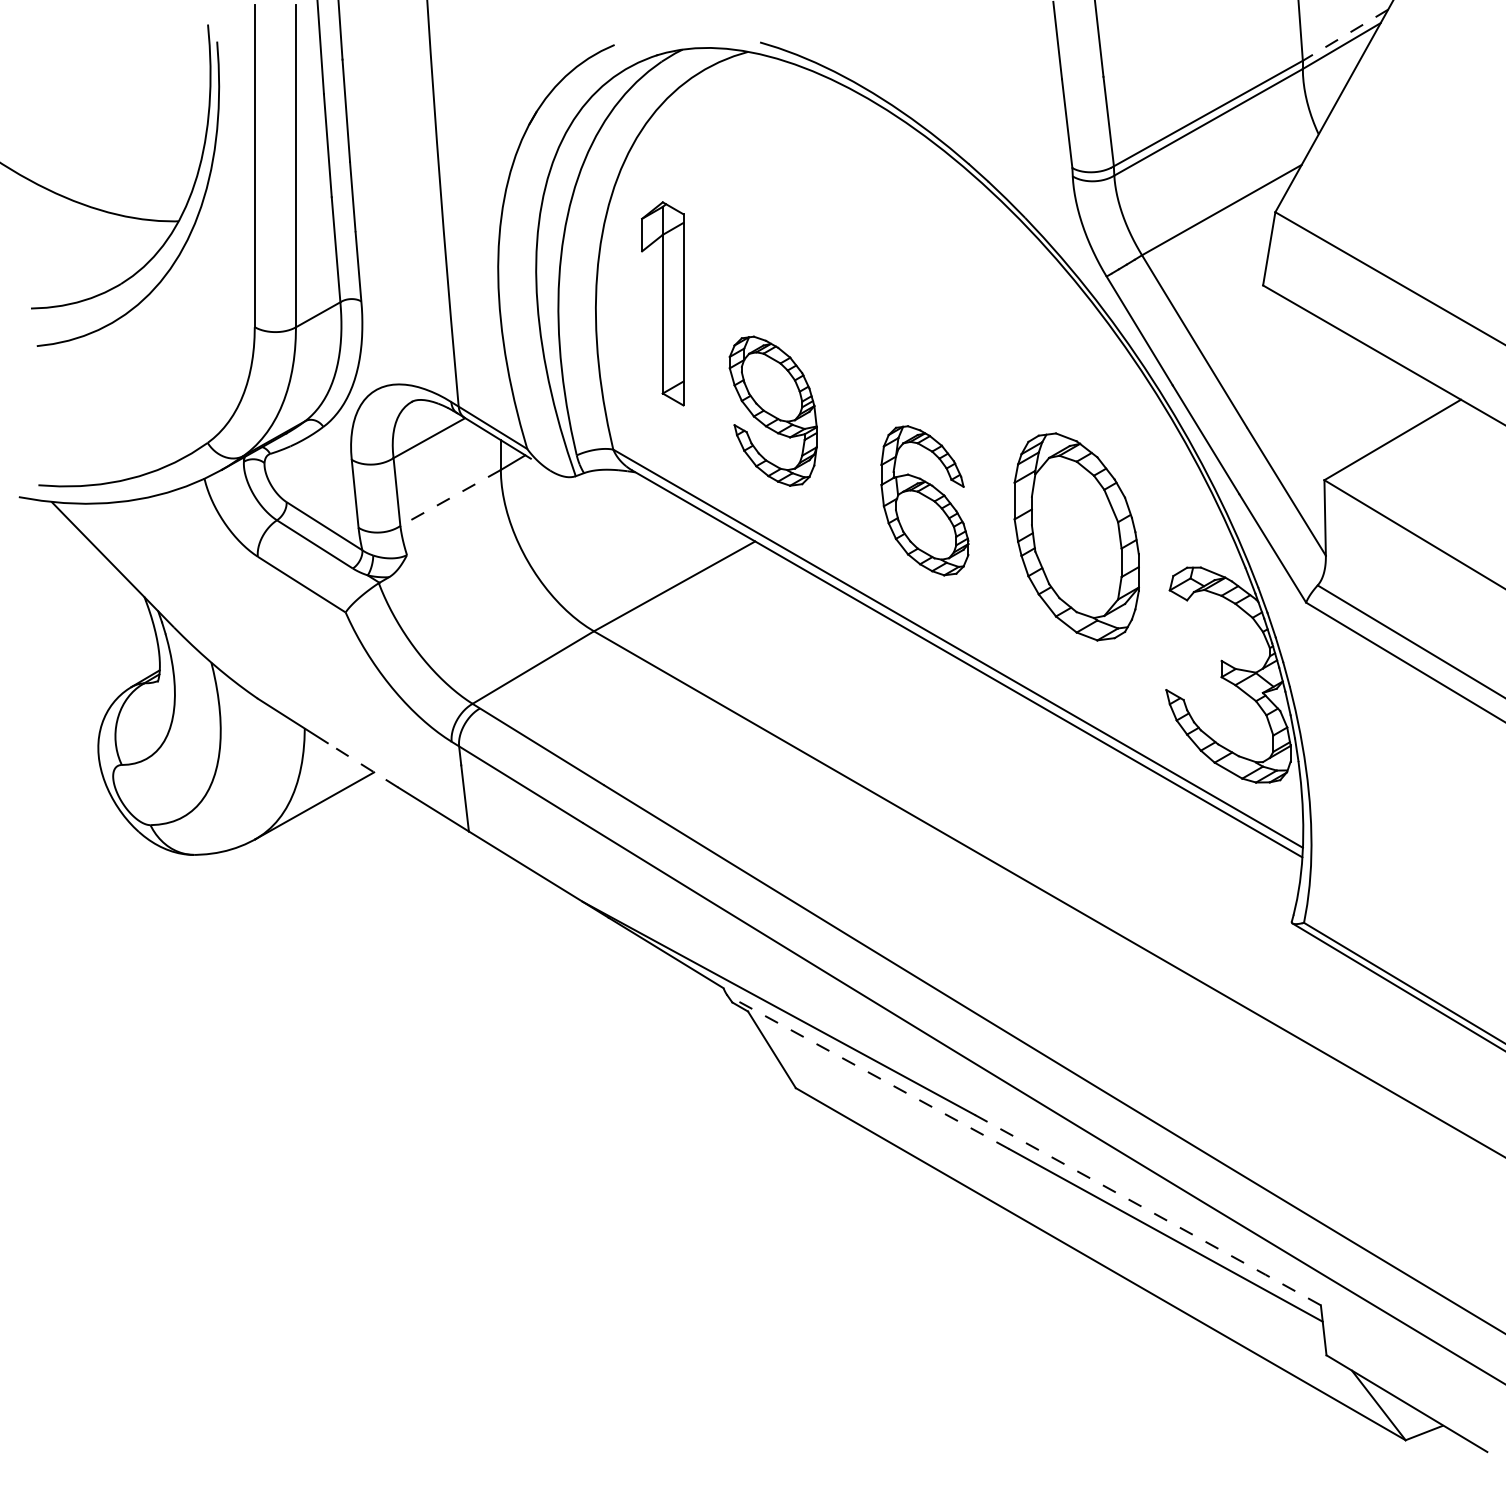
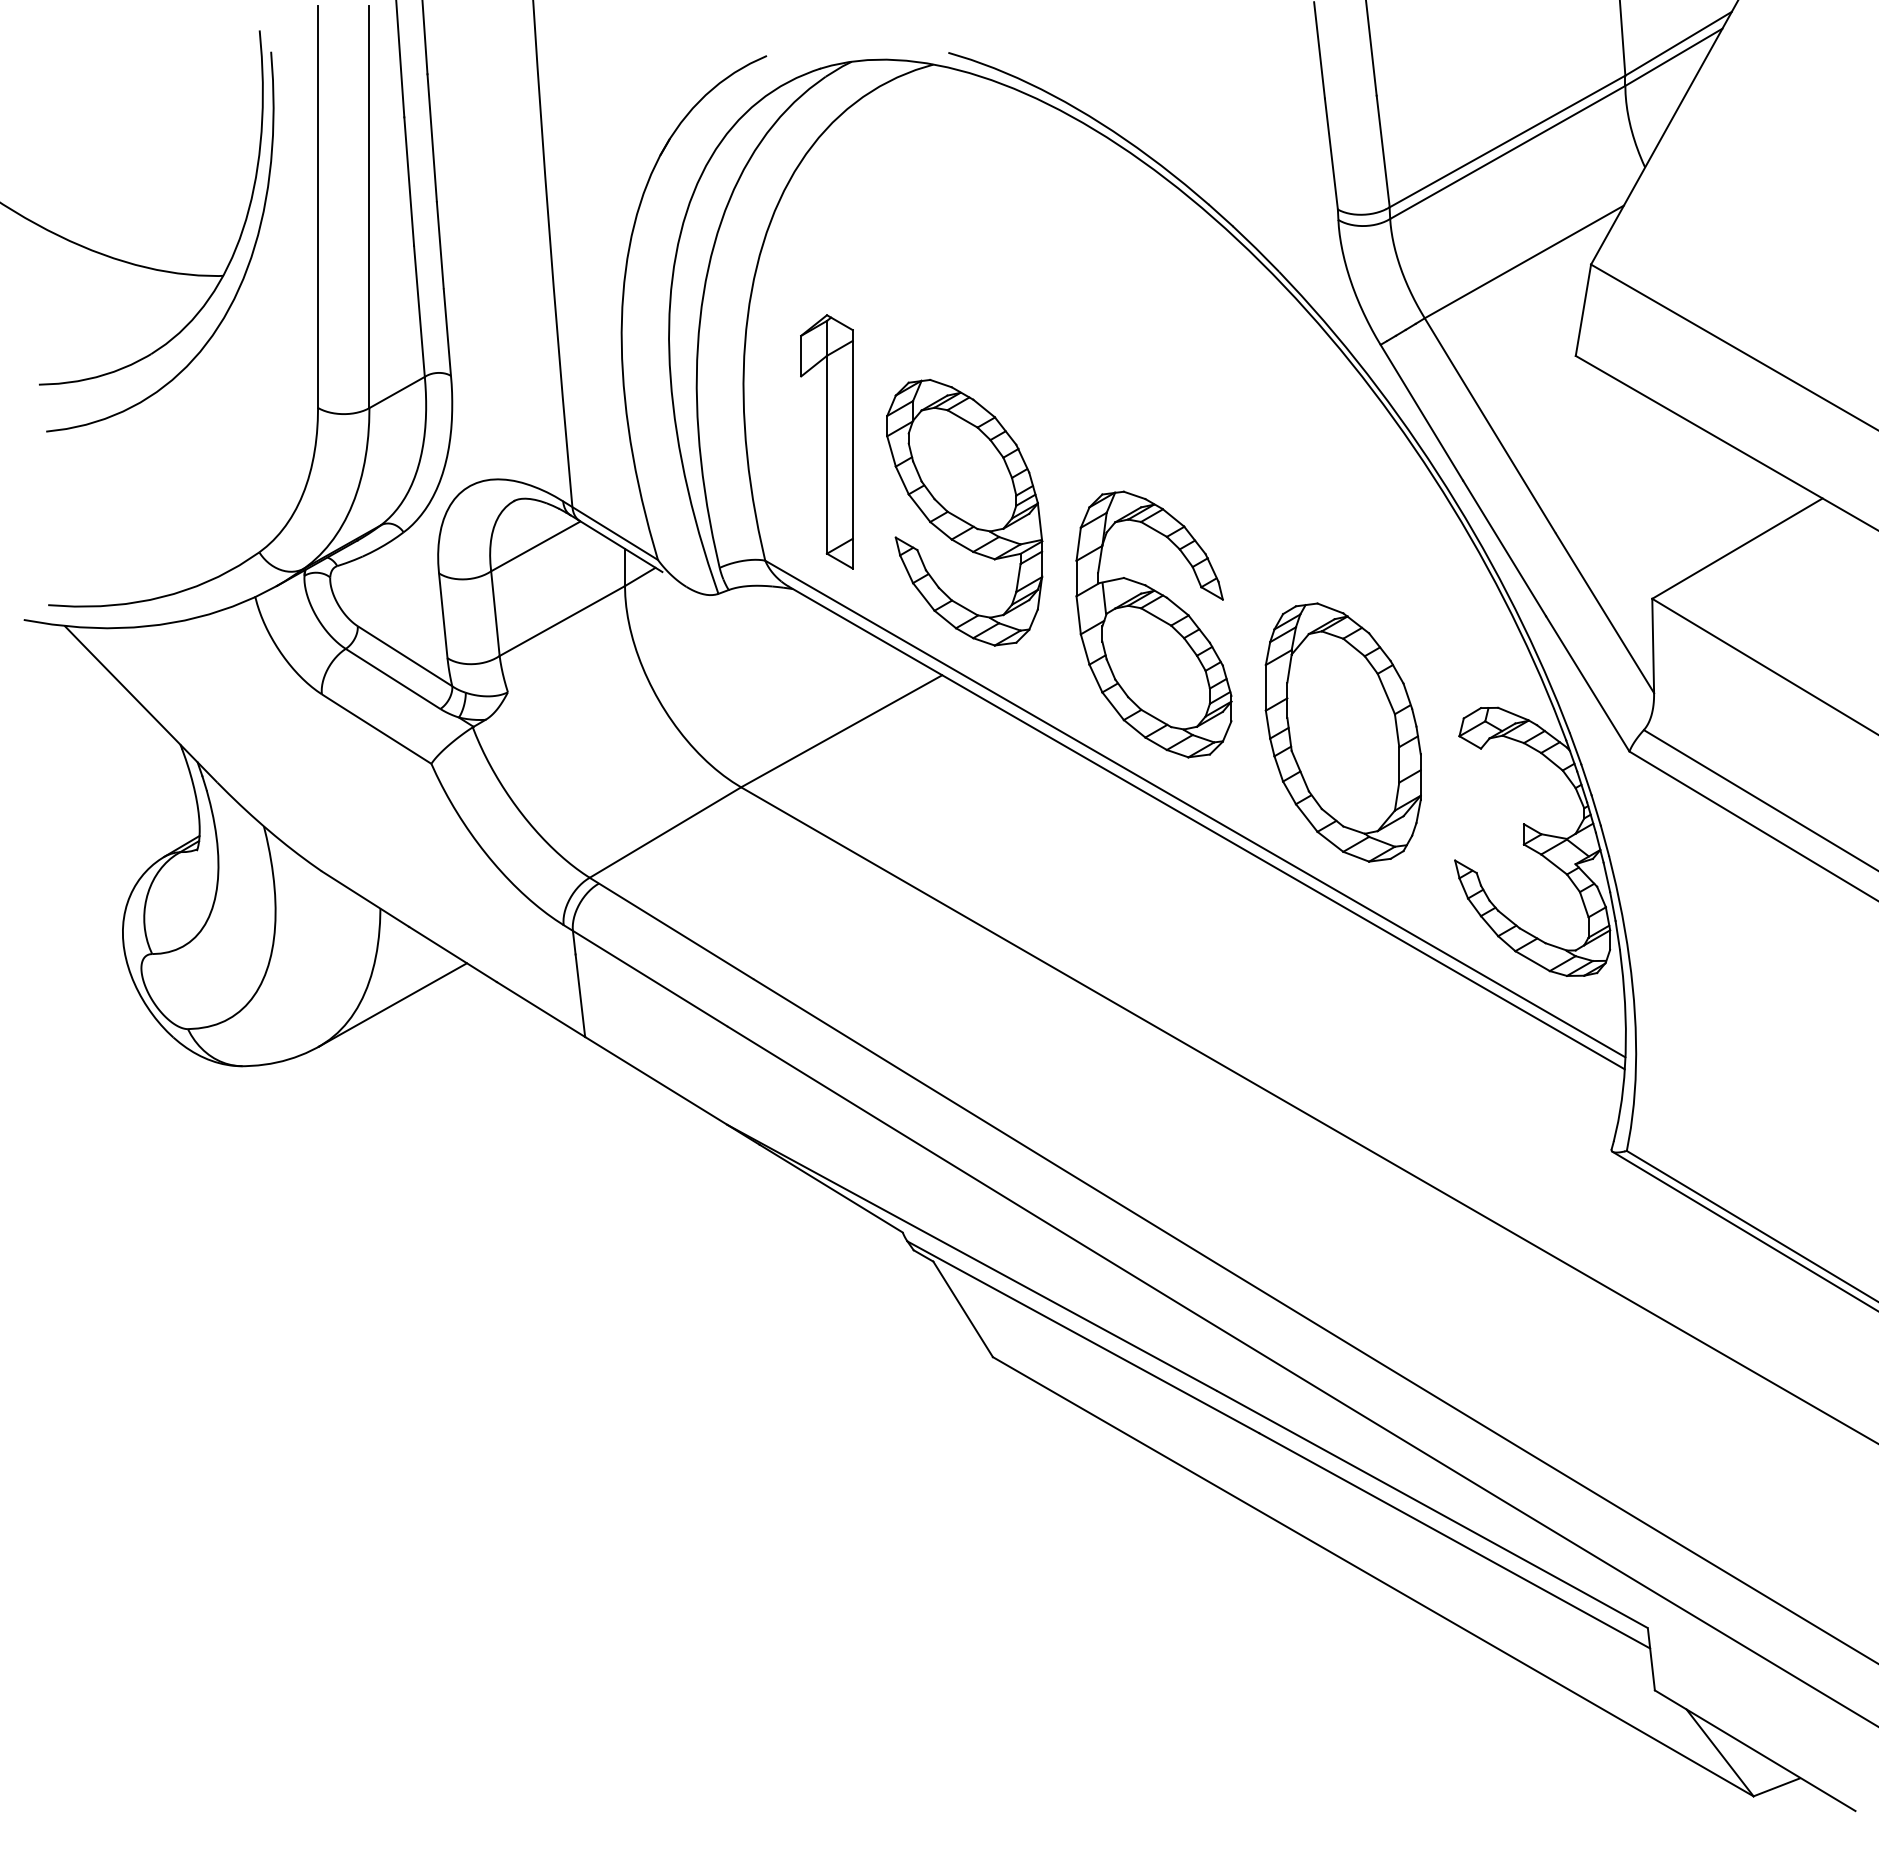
line: (1345, 35) -> (1678, 44), dashed -> solid
part: (662, 303) -> (826, 441), moved
part: (773, 410) -> (964, 512), size x1.43
line: (450, 498) -> (562, 621), dashed -> solid
part: (924, 500) -> (1153, 624), size x1.43
part: (1076, 536) -> (1342, 732), moved
line: (362, 765) -> (452, 954), dashed -> solid
line: (867, 1072) -> (1082, 1337), dashed -> solid
line: (1148, 1210) -> (1432, 1509), dashed -> solid

